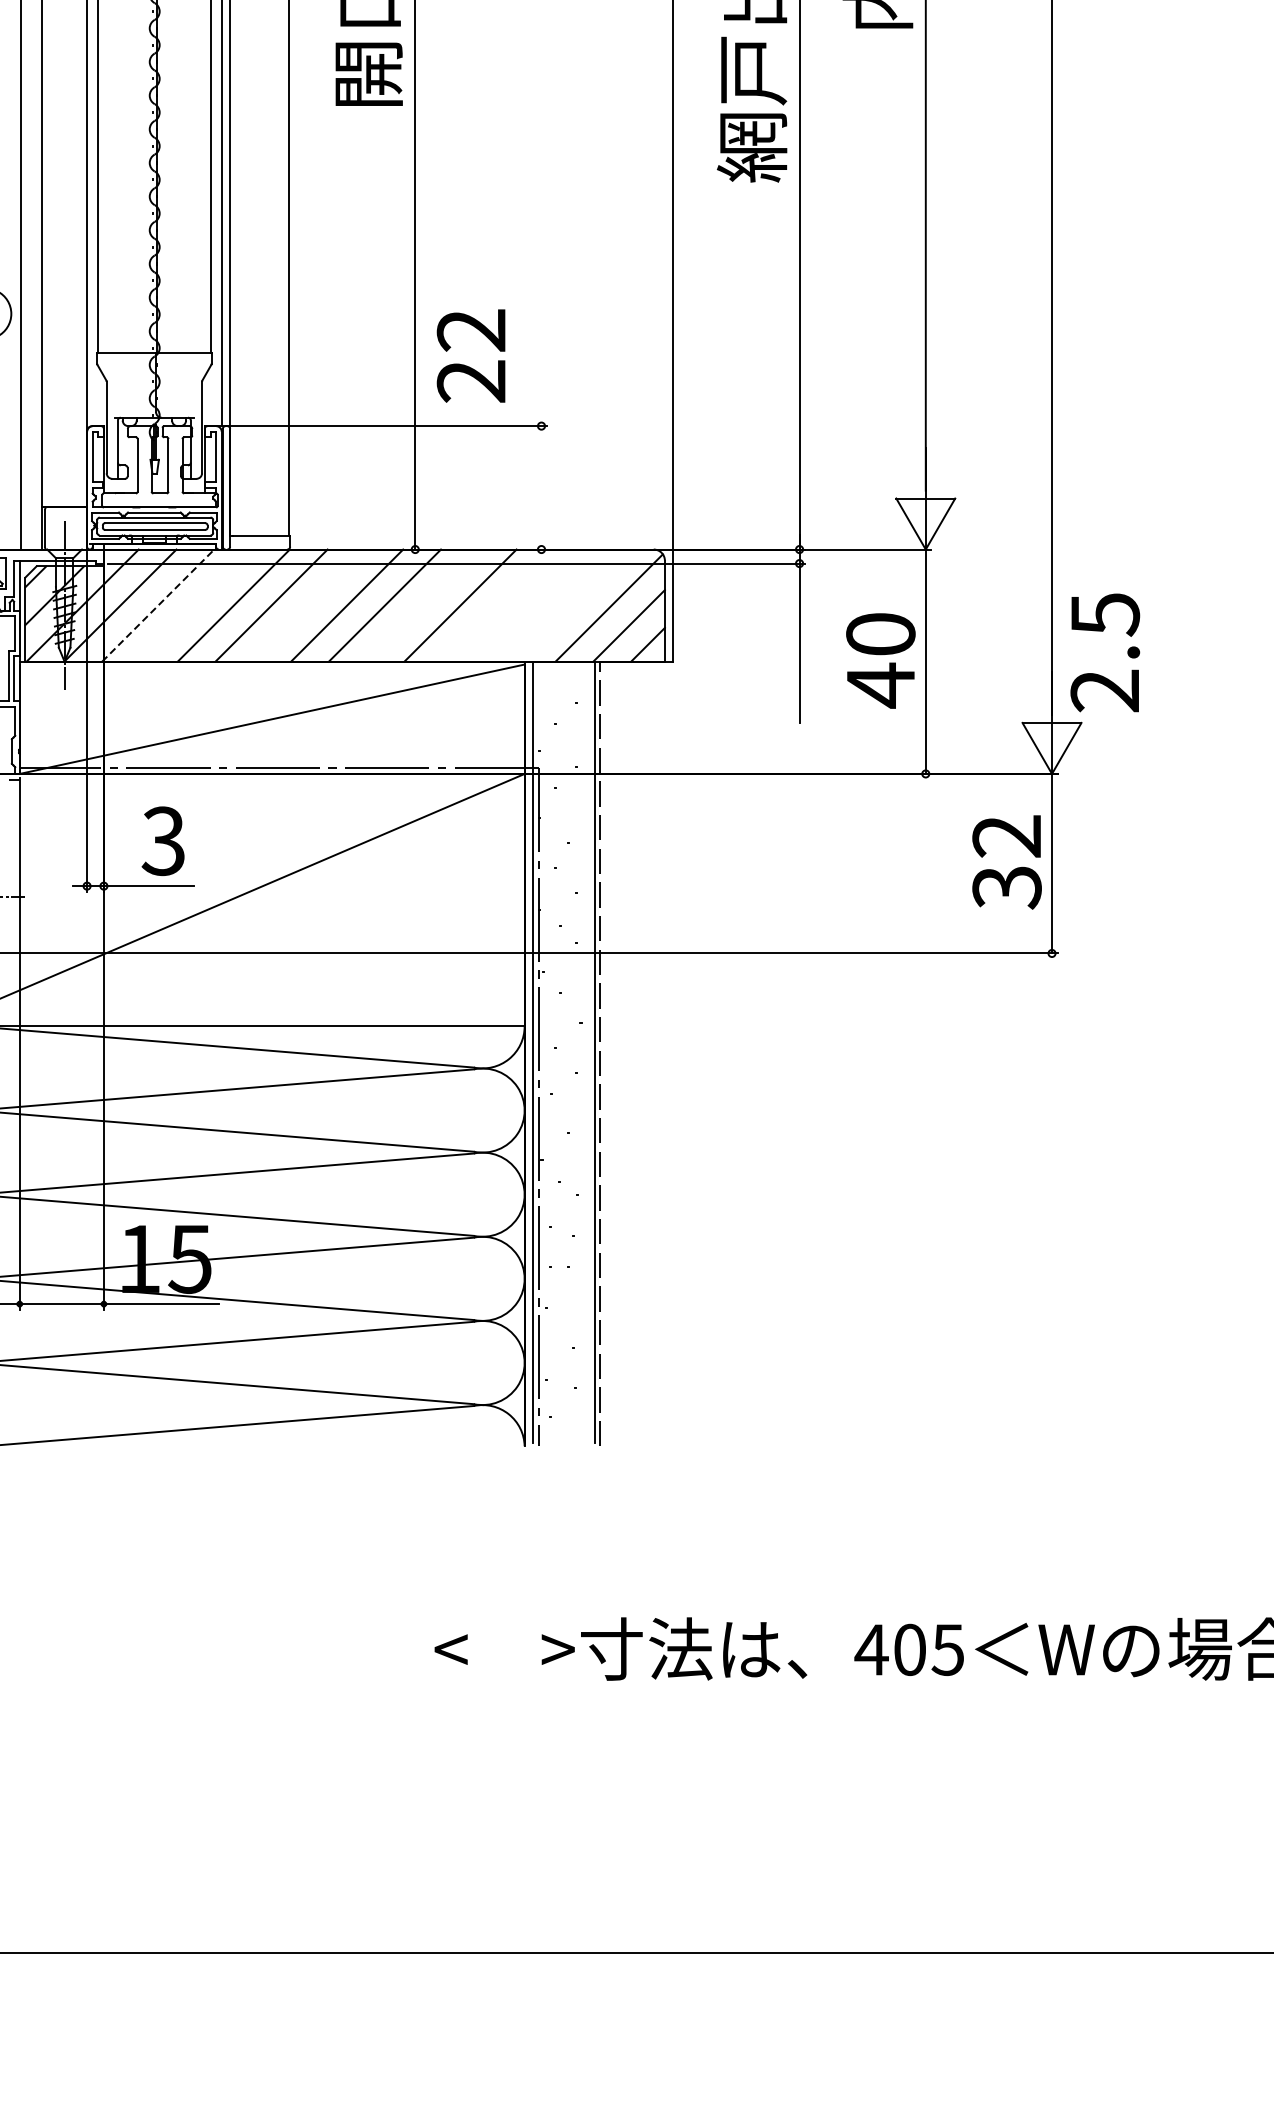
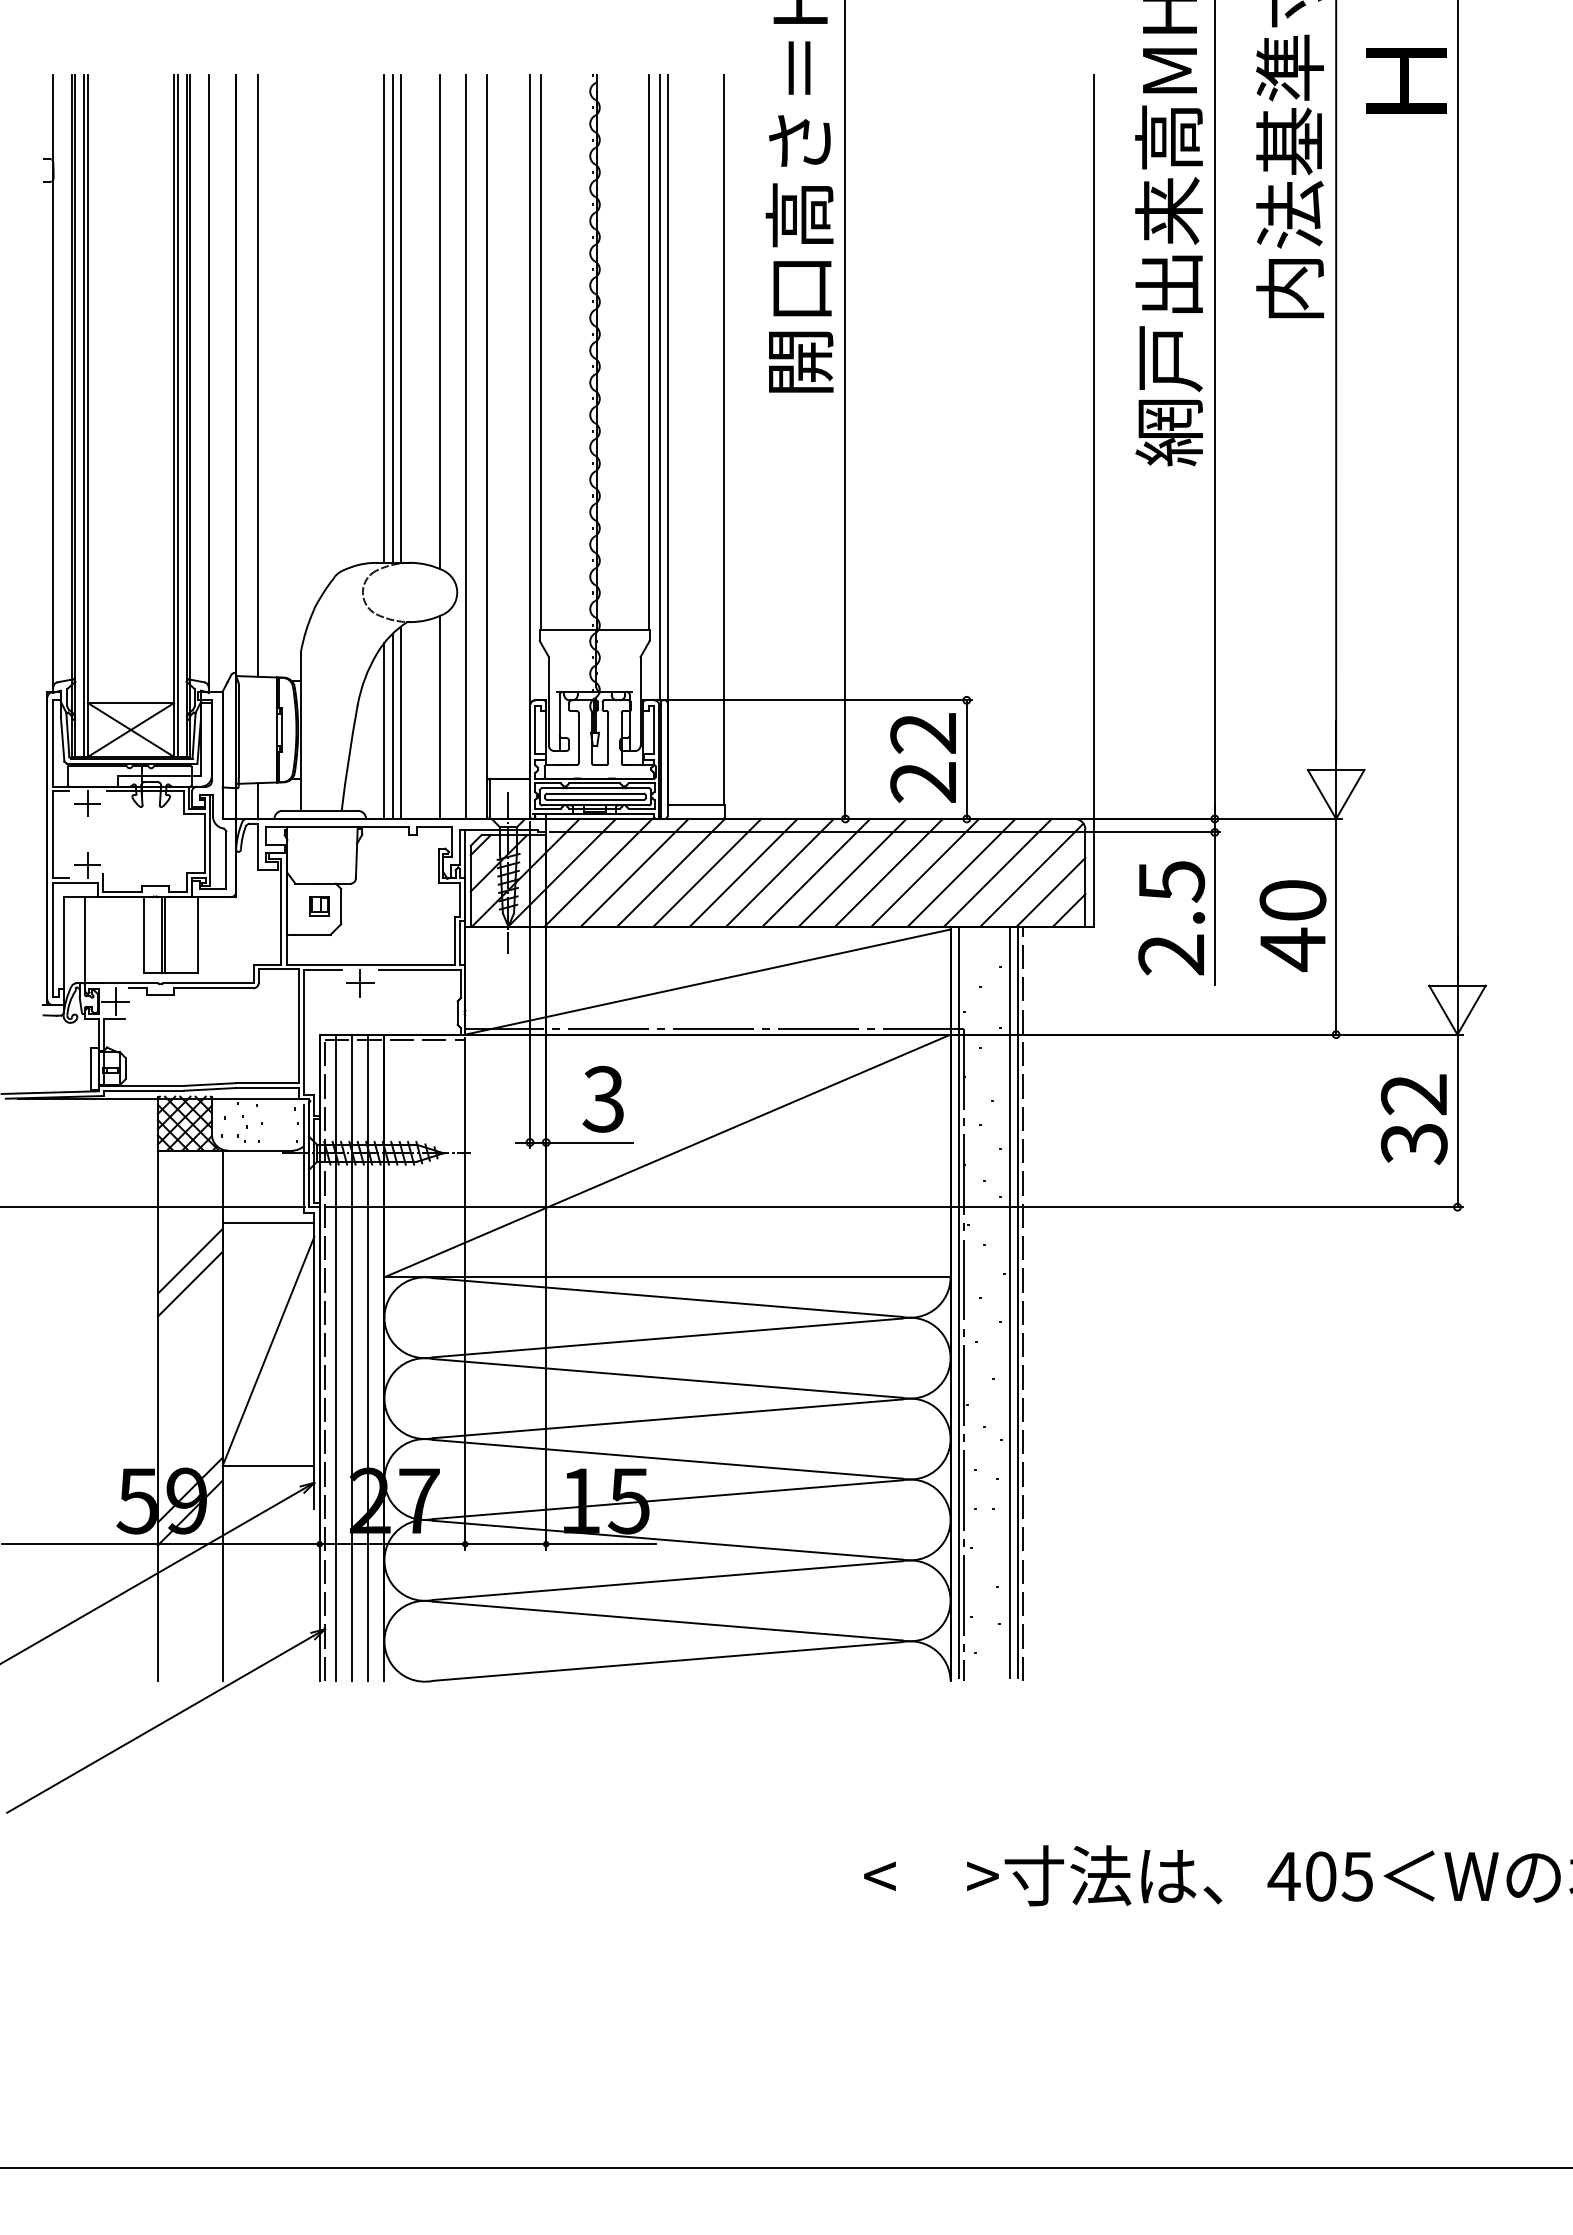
text: (470, 355) -> (922, 757), moved
line: (541, 487) -> (966, 759), added
line: (158, 605) -> (598, 872), dashed -> solid
line: (195, 605) -> (634, 872), added
line: (309, 605) -> (743, 872), added
line: (422, 605) -> (852, 872), added
line: (498, 605) -> (925, 872), added
line: (535, 605) -> (961, 872), added
line: (573, 605) -> (997, 872), added
text: (1105, 653) -> (1171, 918), moved
line: (585, 1052) -> (1009, 1302), added

